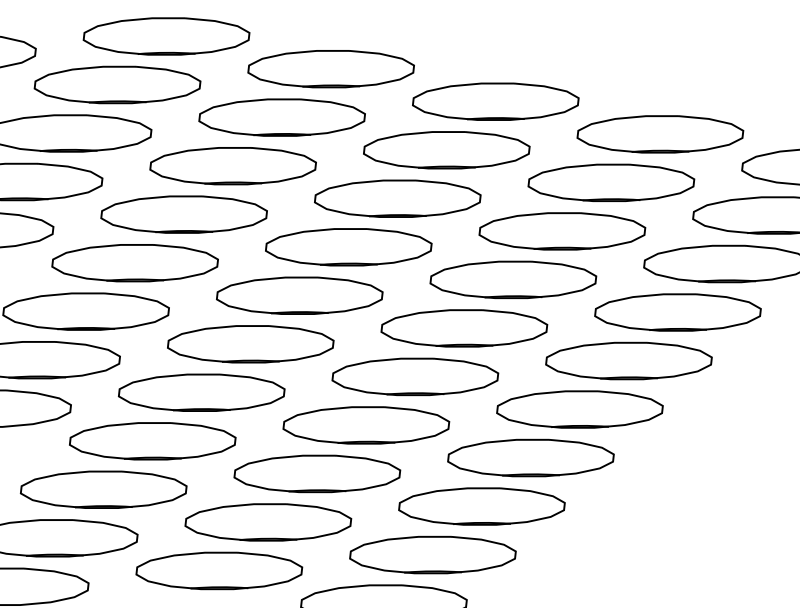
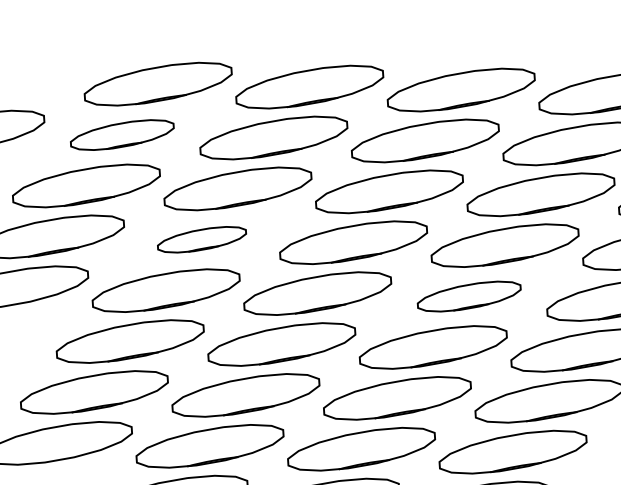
part: (117, 84) -> (122, 134), size x0.7
part: (183, 214) -> (201, 239), size x0.6
part: (464, 328) -> (469, 296), size x0.7

